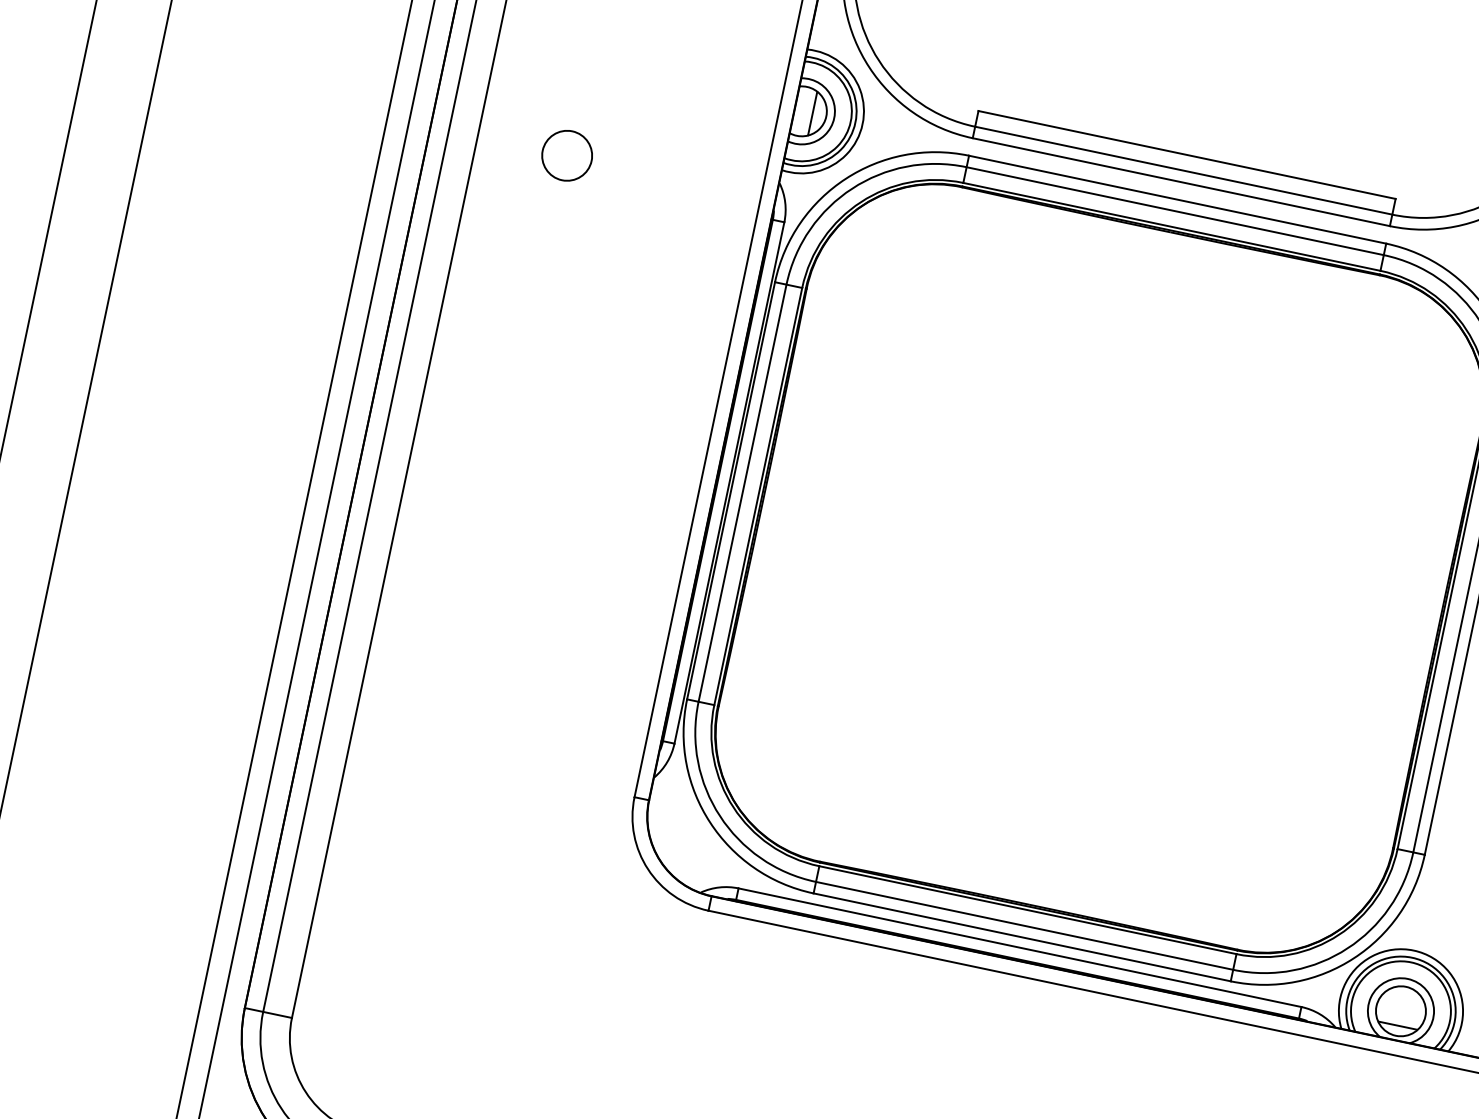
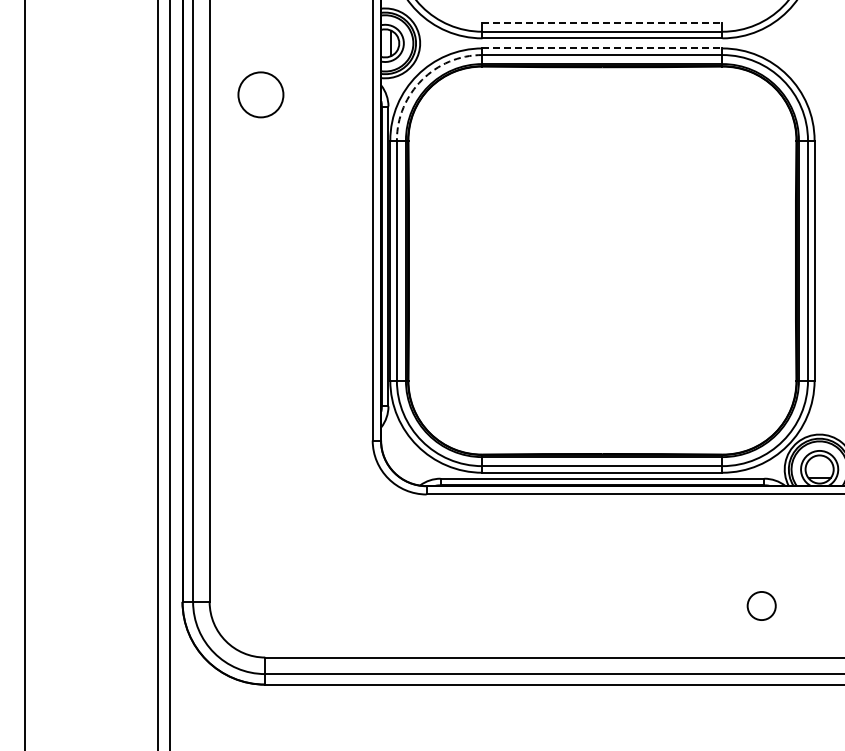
line: (1187, 154) -> (602, 22), solid -> dashed
circle: (567, 156) -> (261, 95), size x1.6
arc: (851, 189) -> (421, 80), solid -> dashed
line: (1177, 199) -> (602, 48), solid -> dashed

